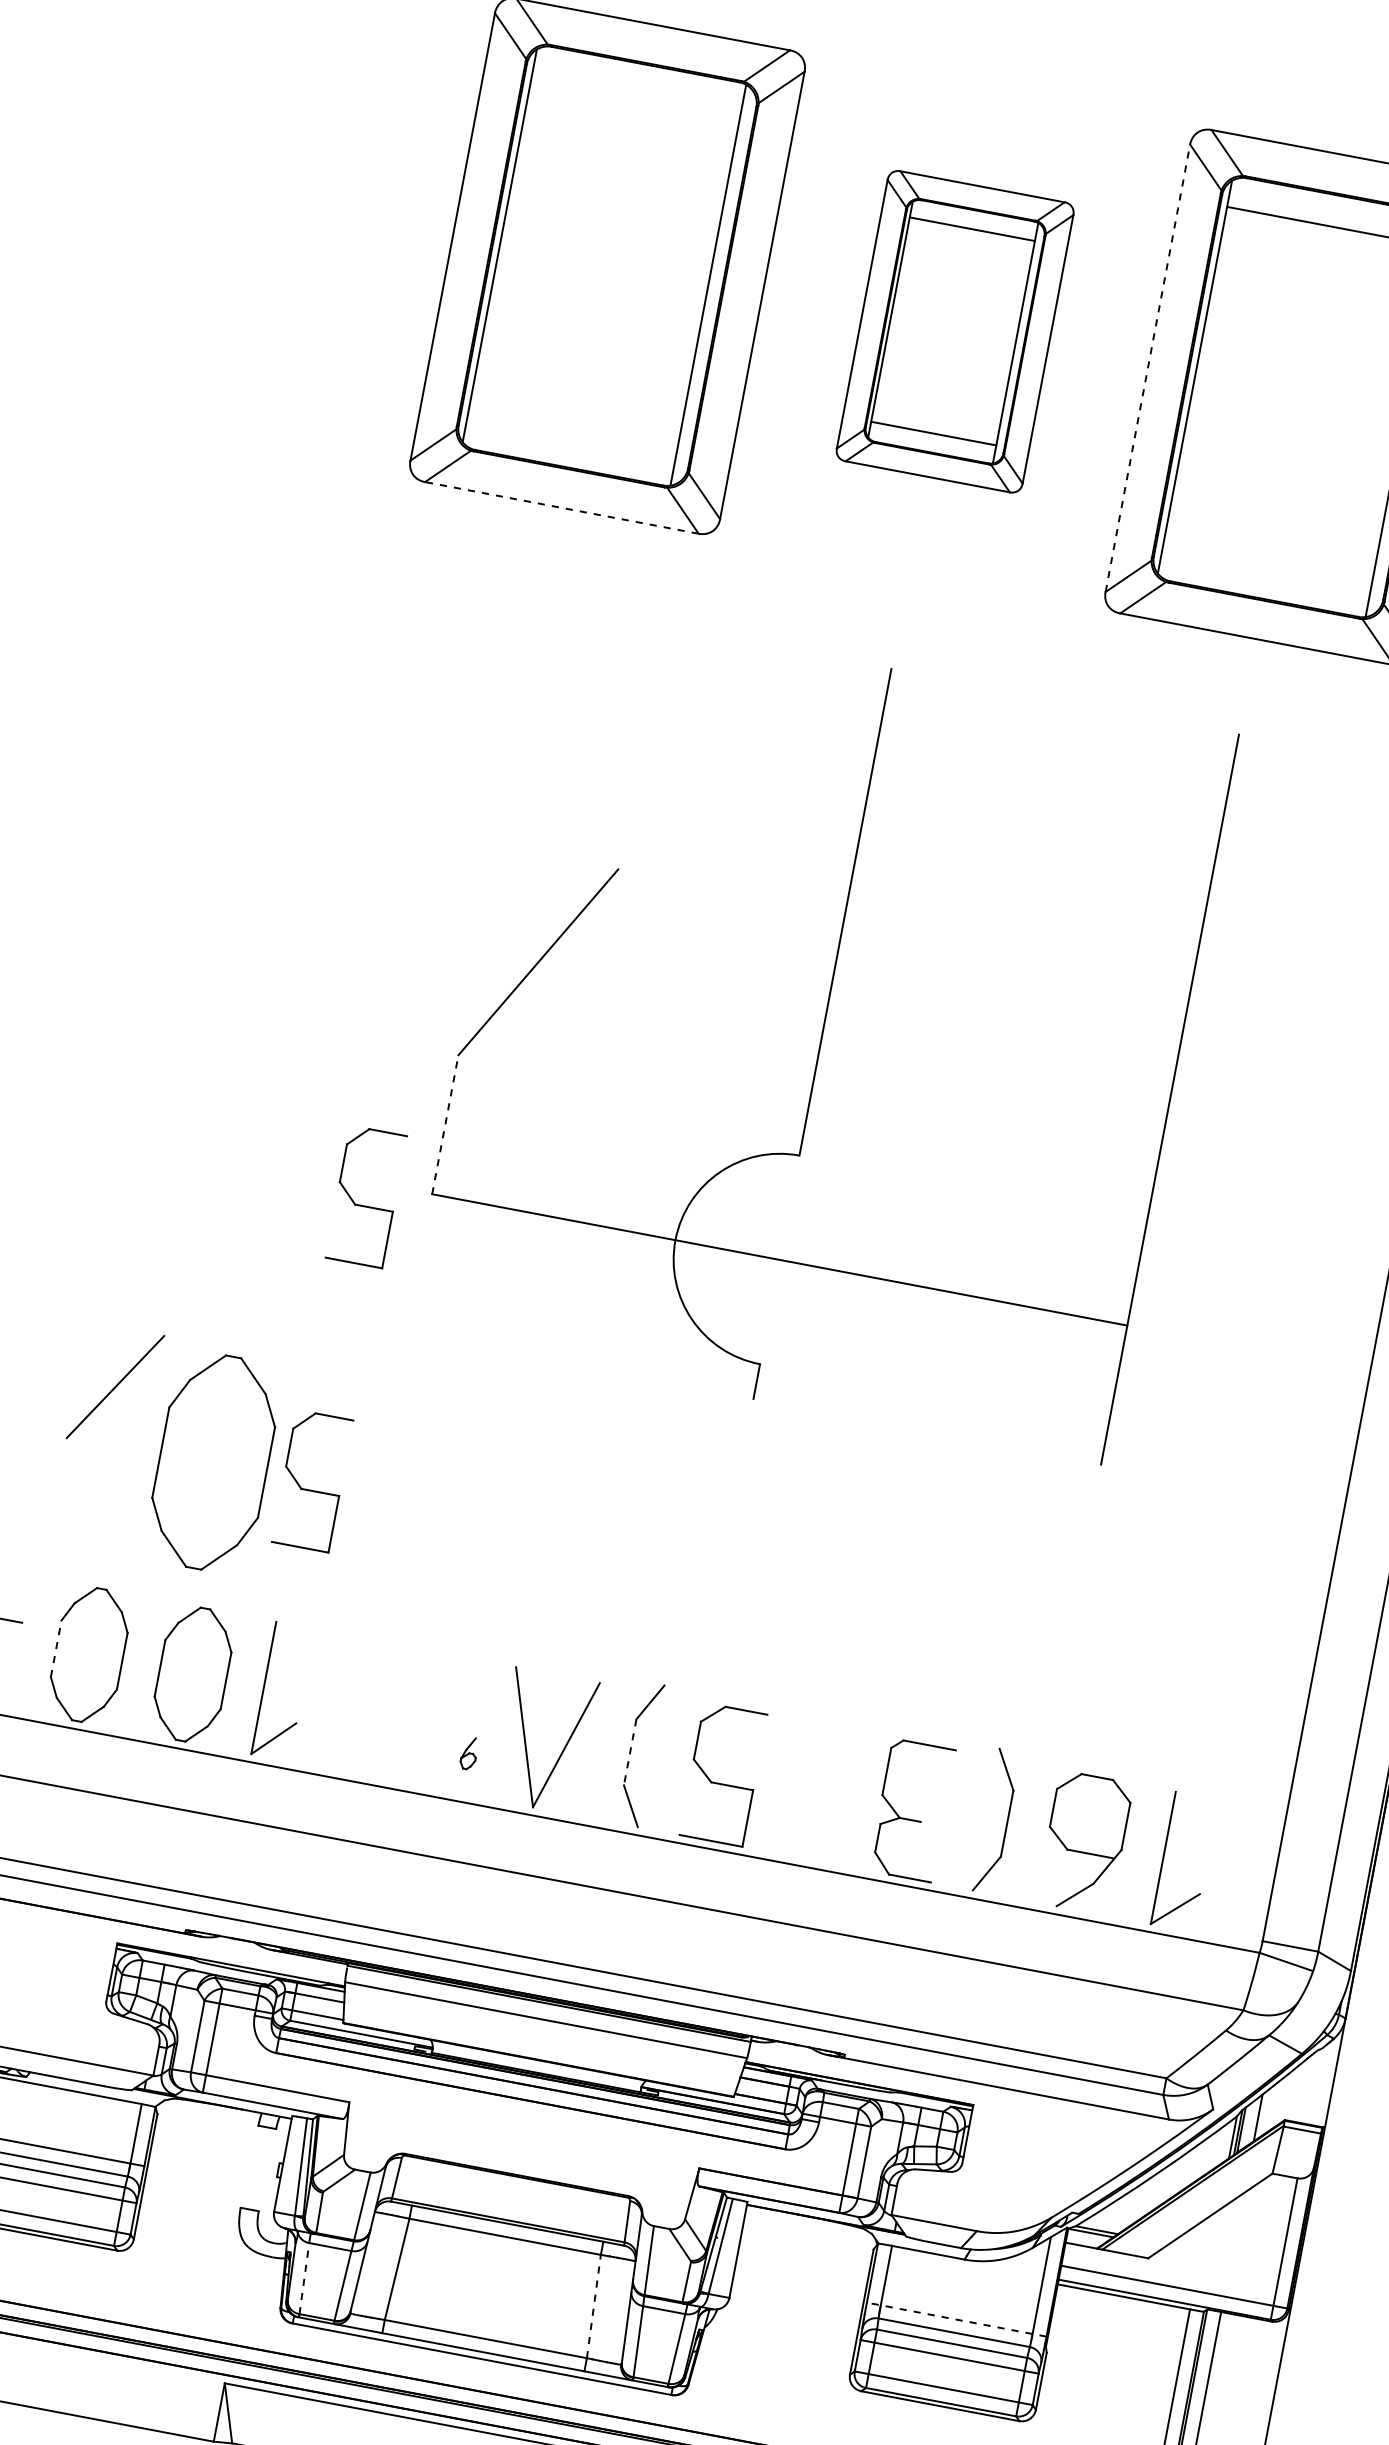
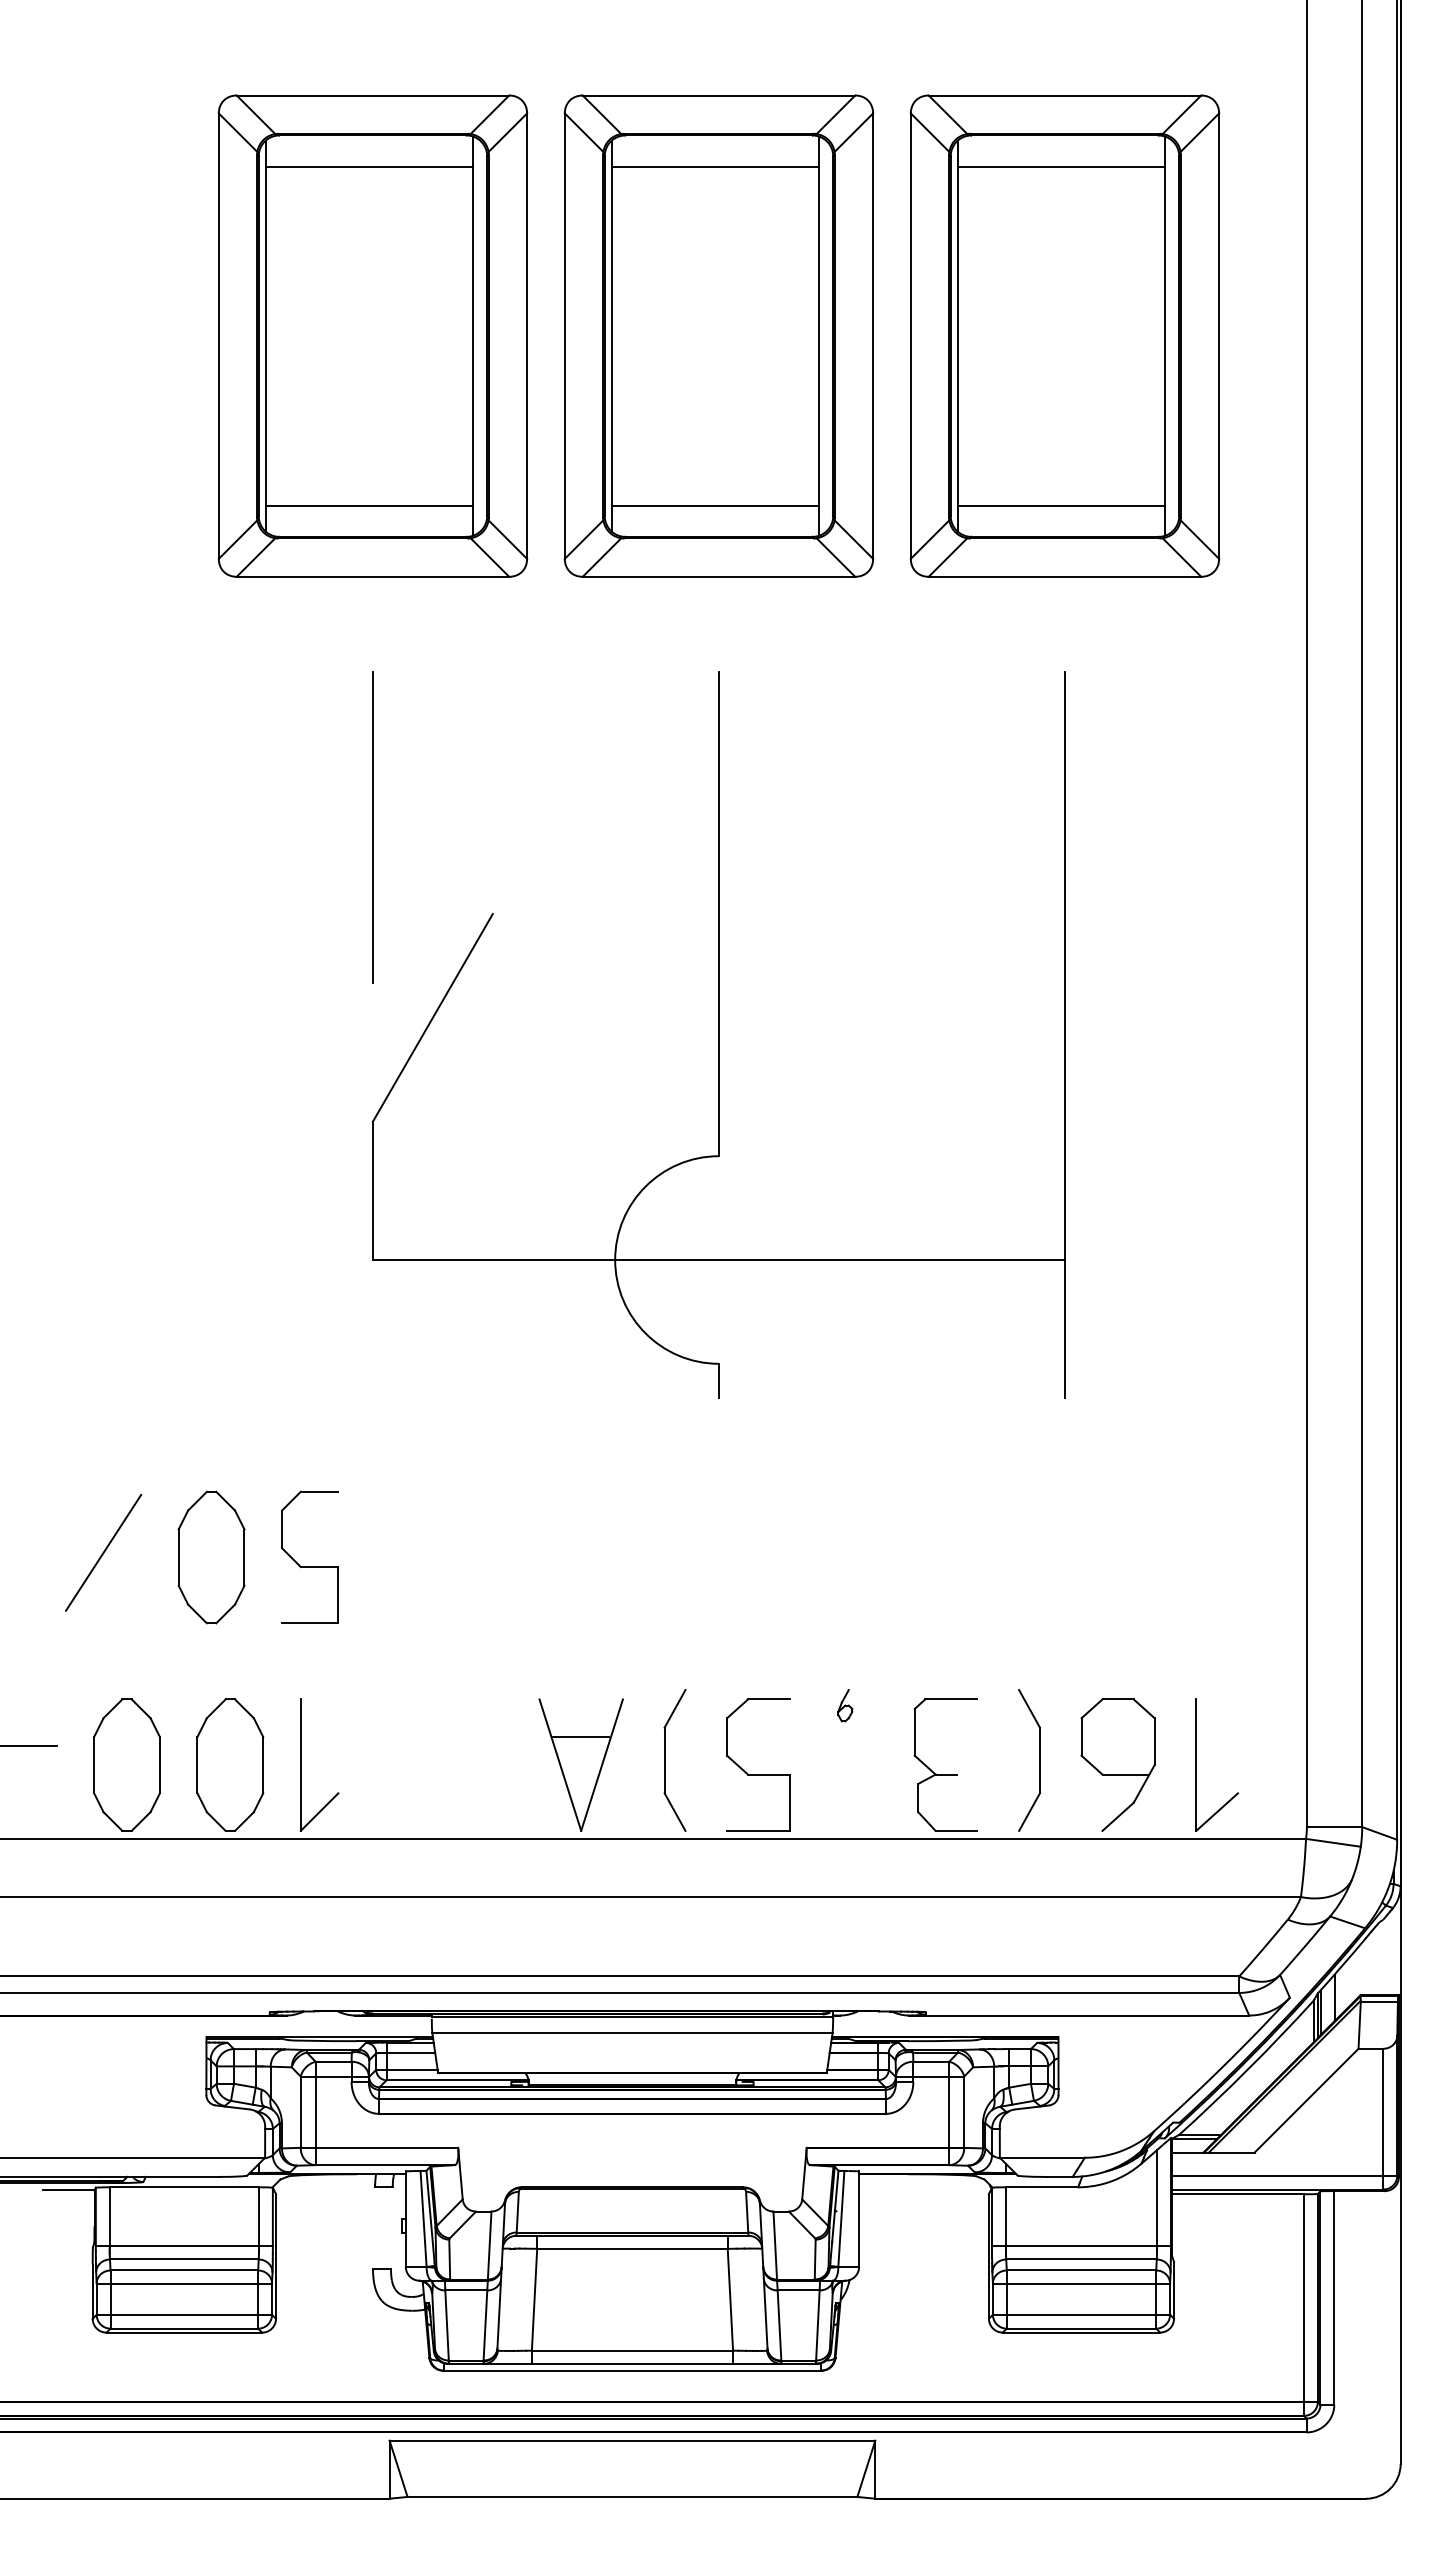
line: (636, 95) -> (369, 166), added
part: (954, 331) -> (718, 335), size x1.67
line: (1147, 368) -> (910, 336), dashed -> solid
line: (571, 435) -> (369, 505), added
line: (561, 507) -> (372, 576), dashed -> solid
line: (1267, 566) -> (1061, 505), added
line: (513, 759) -> (372, 827), added
line: (444, 1124) -> (372, 1190), dashed -> solid
part: (363, 1205) -> (309, 1283), removed
line: (115, 1386) -> (103, 1552), moved
part: (213, 1462) -> (211, 1557), size x0.62
line: (56, 1648) -> (94, 1764), dashed -> solid
line: (551, 1713) -> (581, 1737), added
line: (630, 1752) -> (664, 1760), dashed -> solid
part: (469, 1753) -> (845, 1705), moved
line: (305, 2277) -> (447, 2324), dashed -> solid
line: (594, 2306) -> (730, 2299), dashed -> solid
line: (956, 2319) -> (1081, 2246), dashed -> solid

